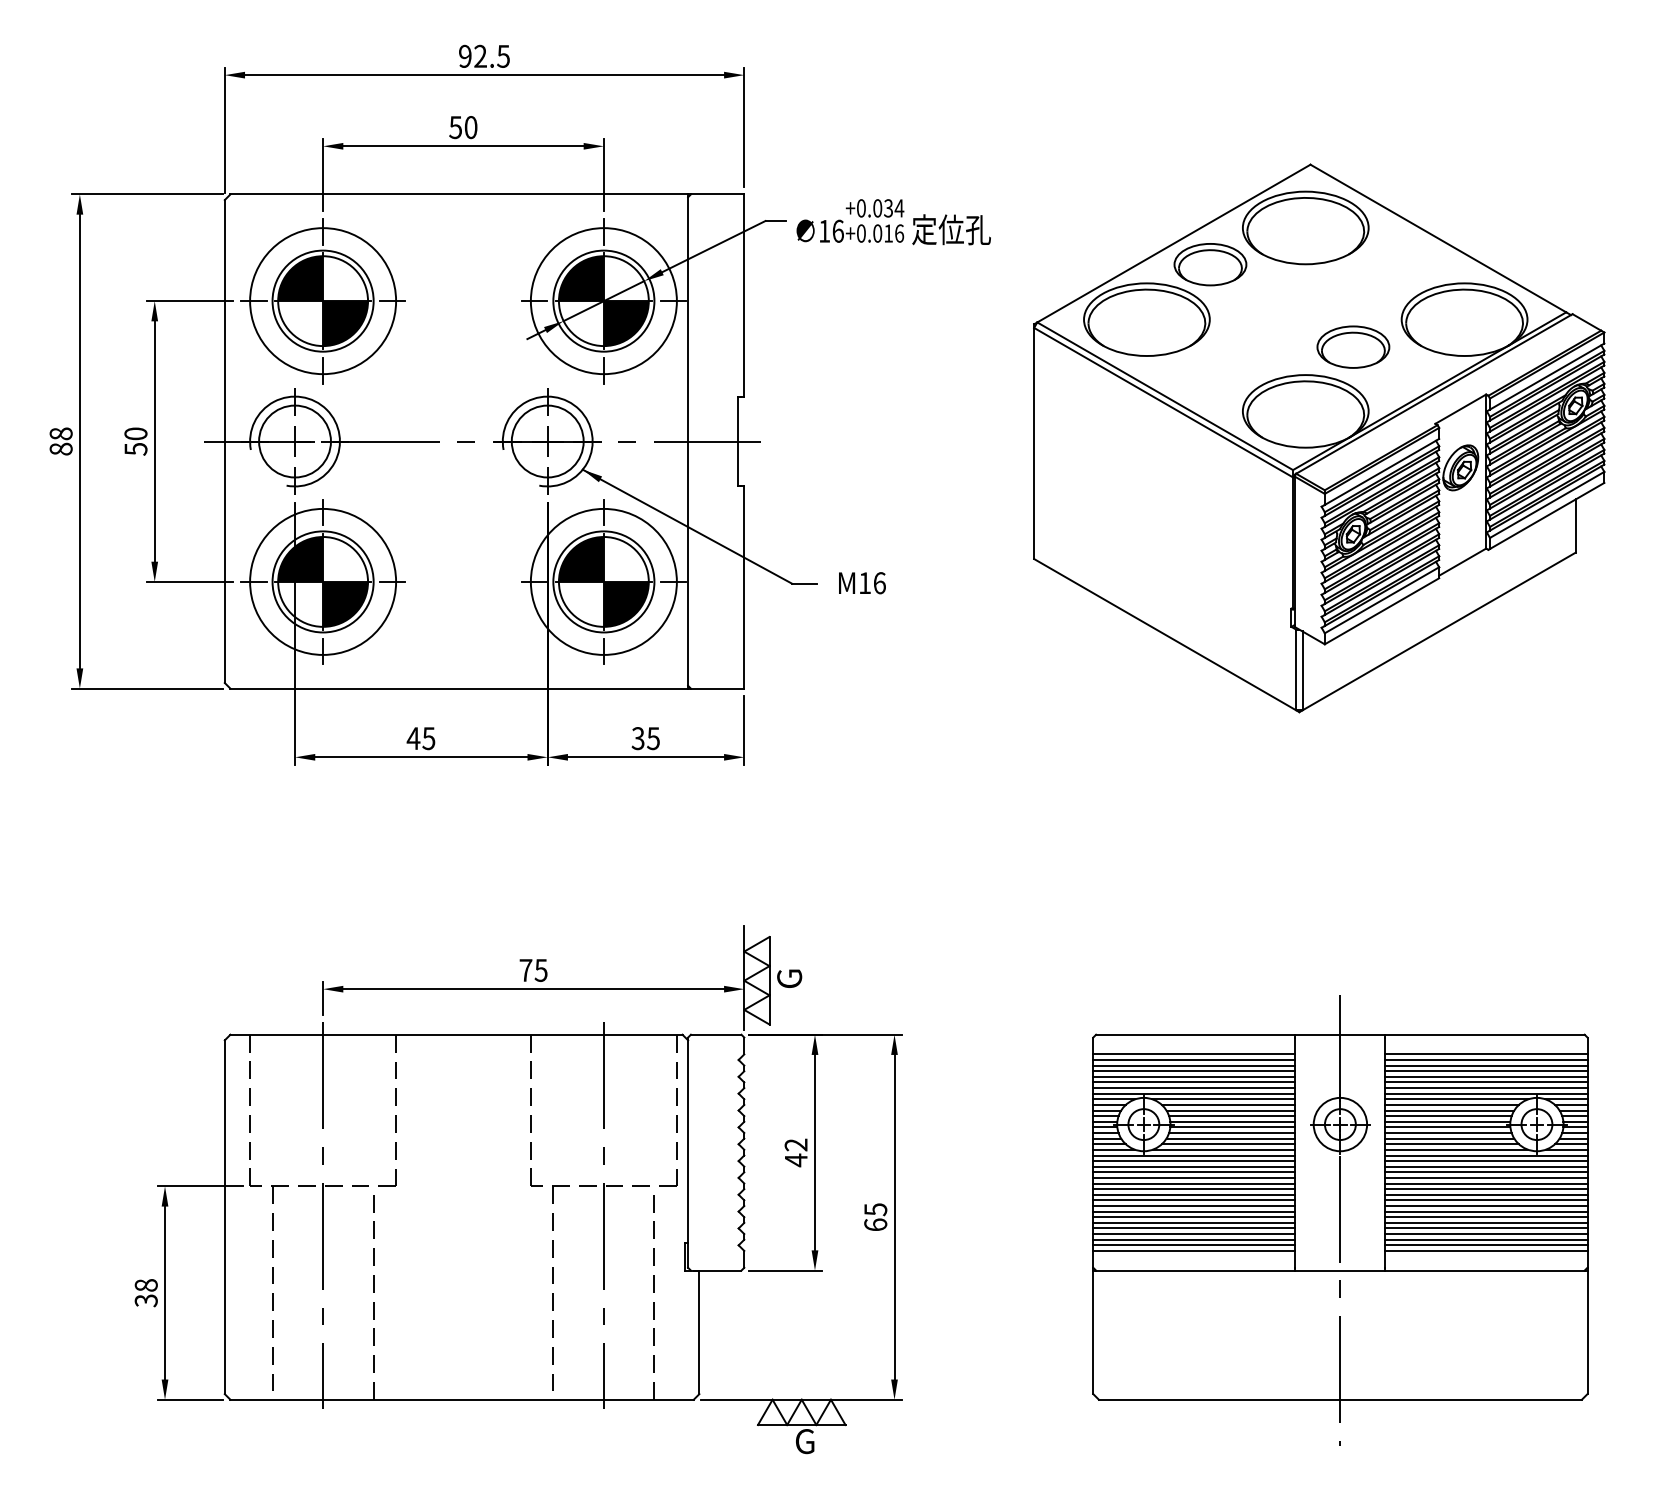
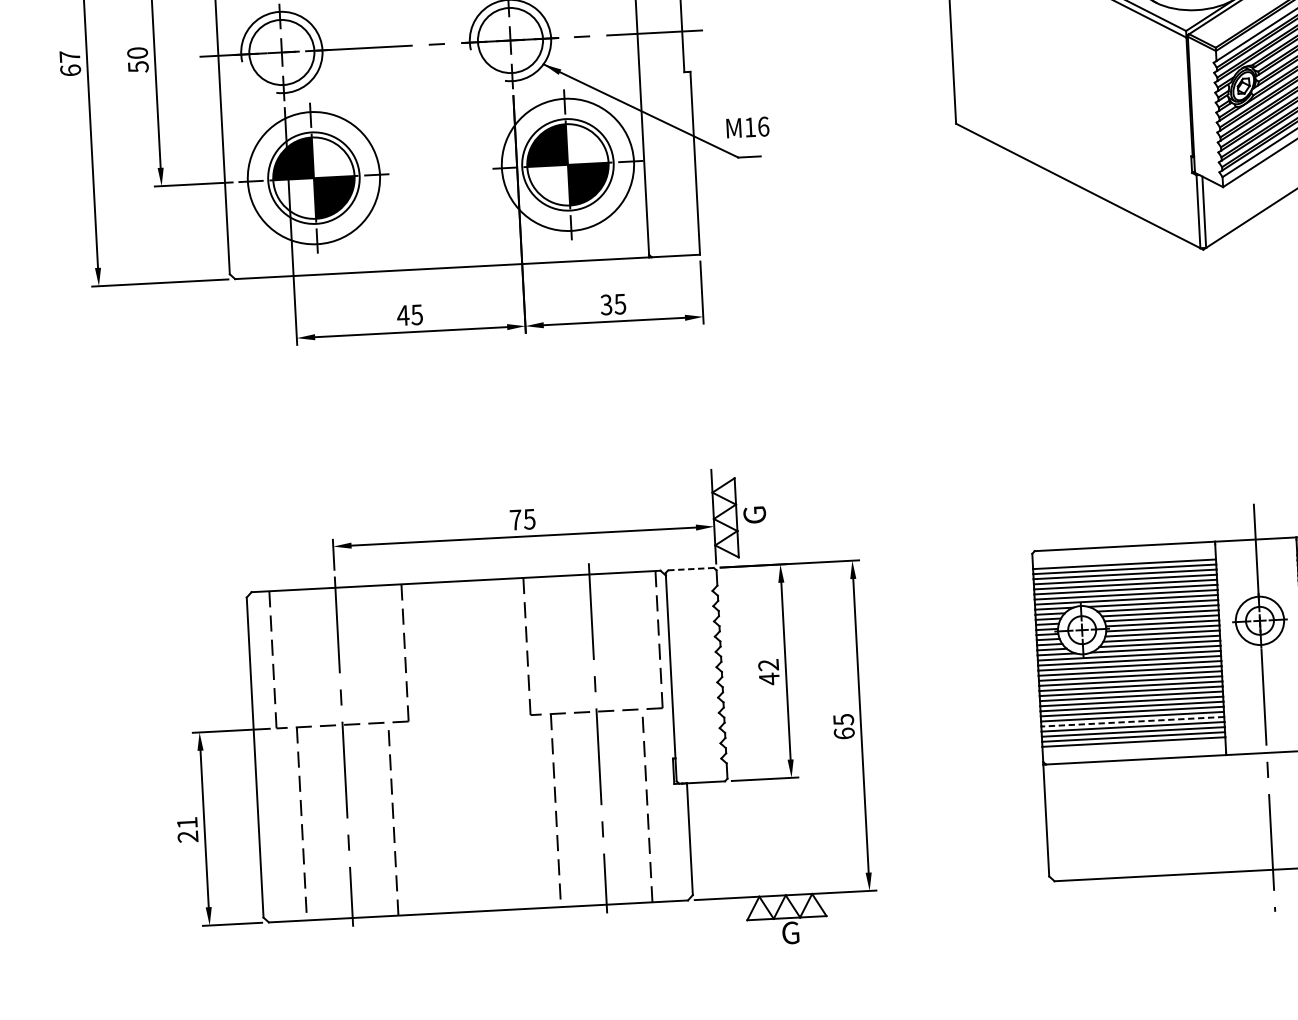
text: (60, 441) -> (69, 63), 88 -> 67
text: (862, 583) -> (747, 127), moved
line: (716, 1034) -> (691, 568), solid -> dashed
line: (1193, 1228) -> (1132, 721), solid -> dashed
text: (145, 1293) -> (187, 830), 38 -> 21

